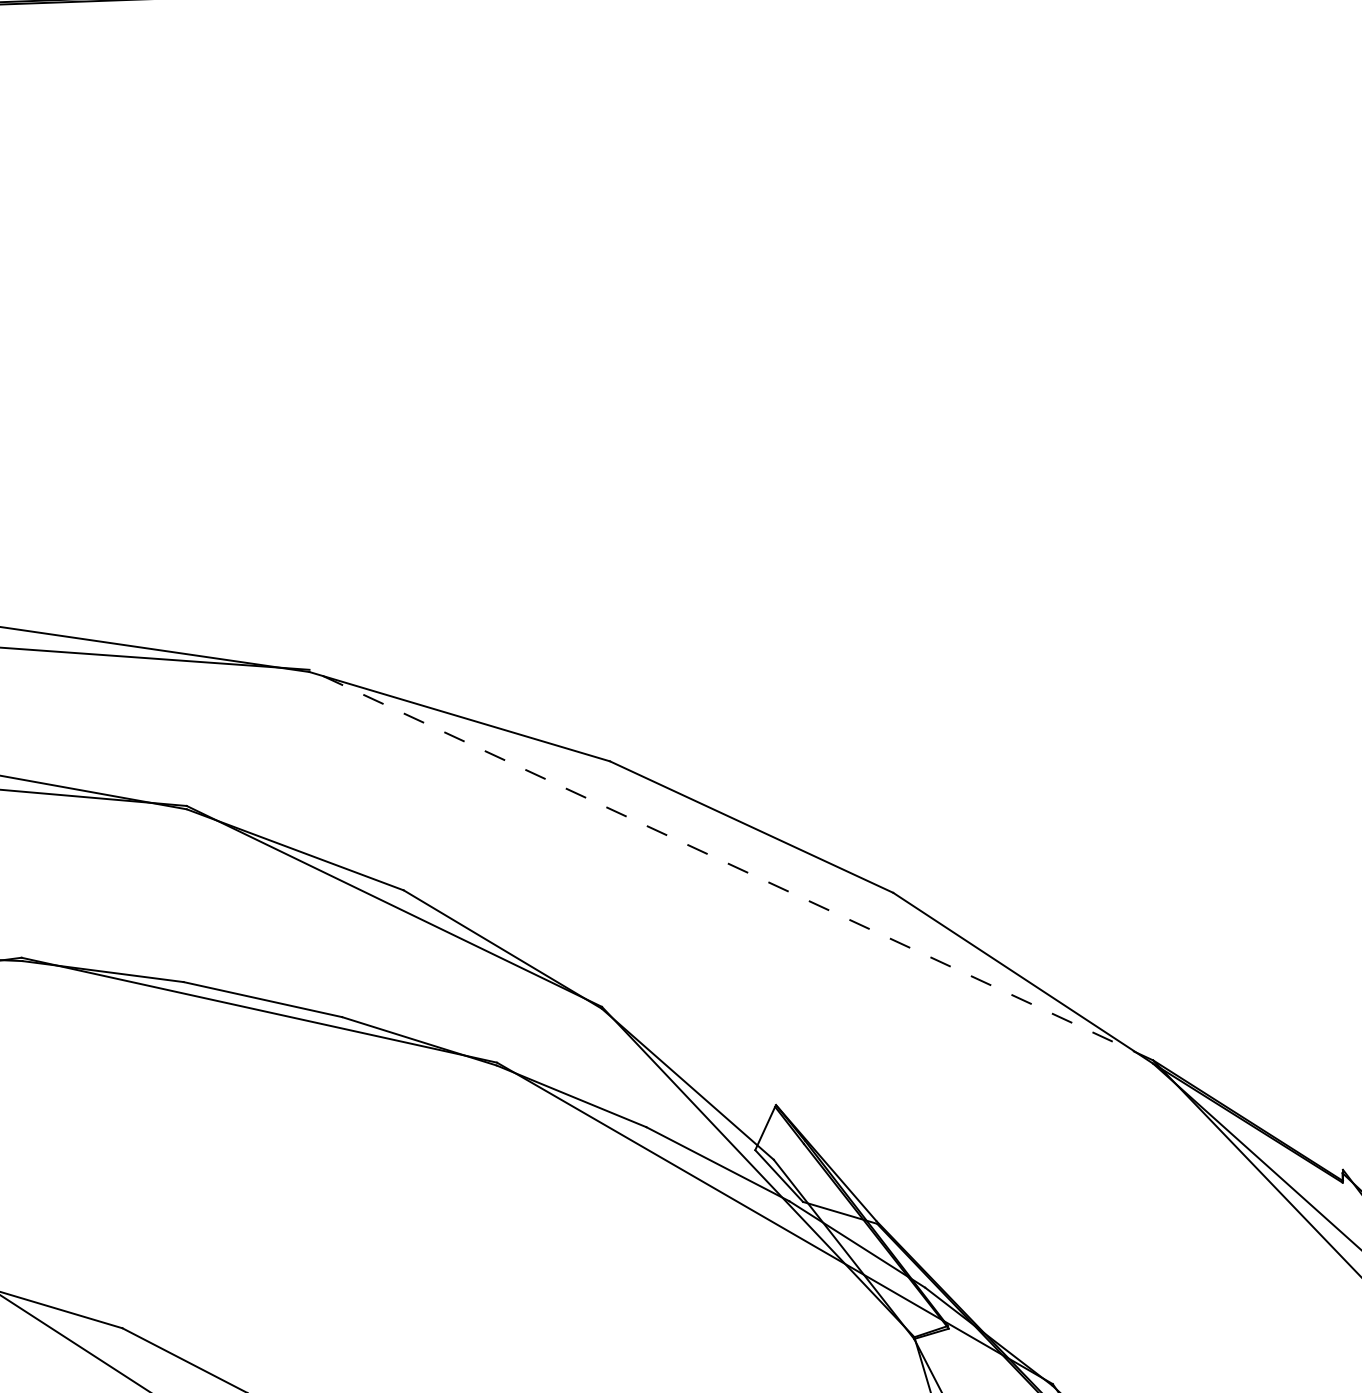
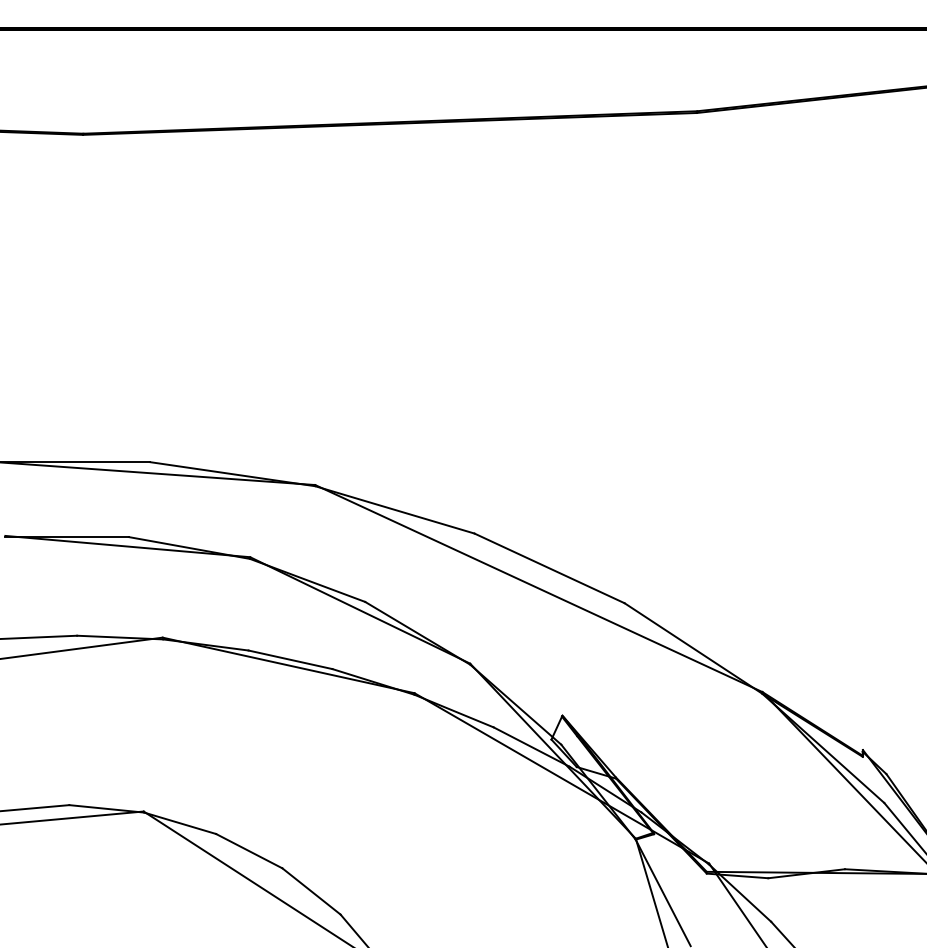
line: (730, 865) -> (538, 588), dashed -> solid

